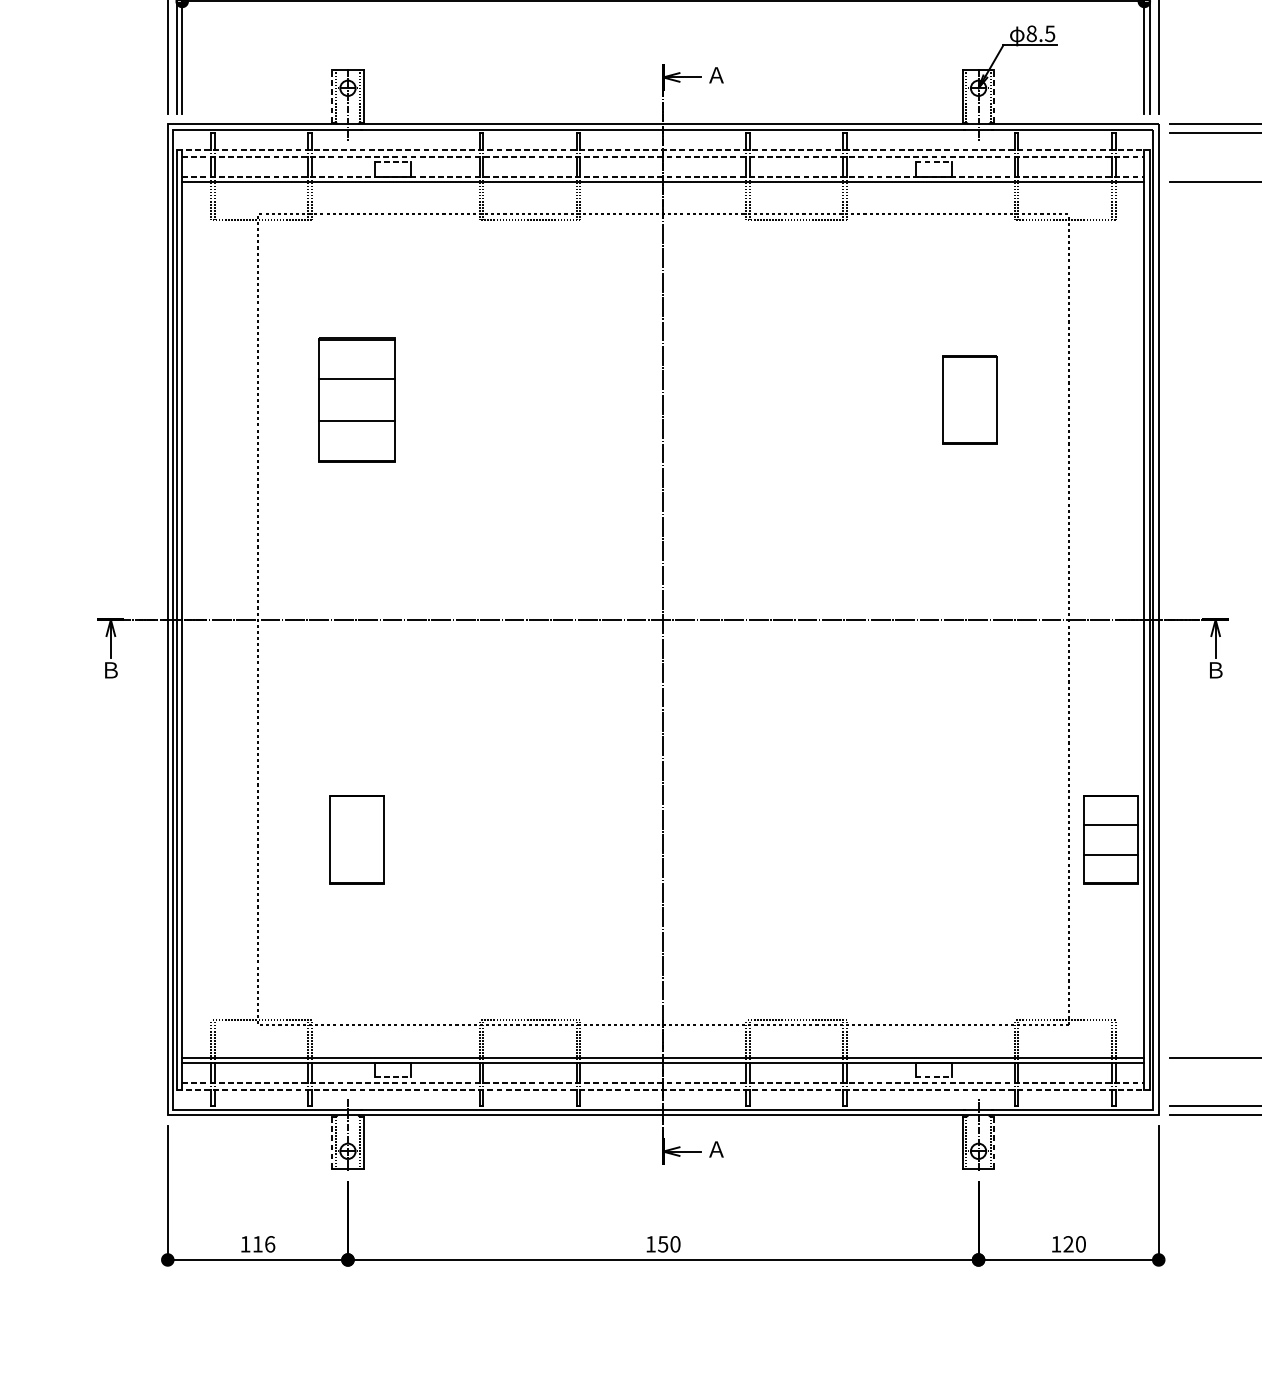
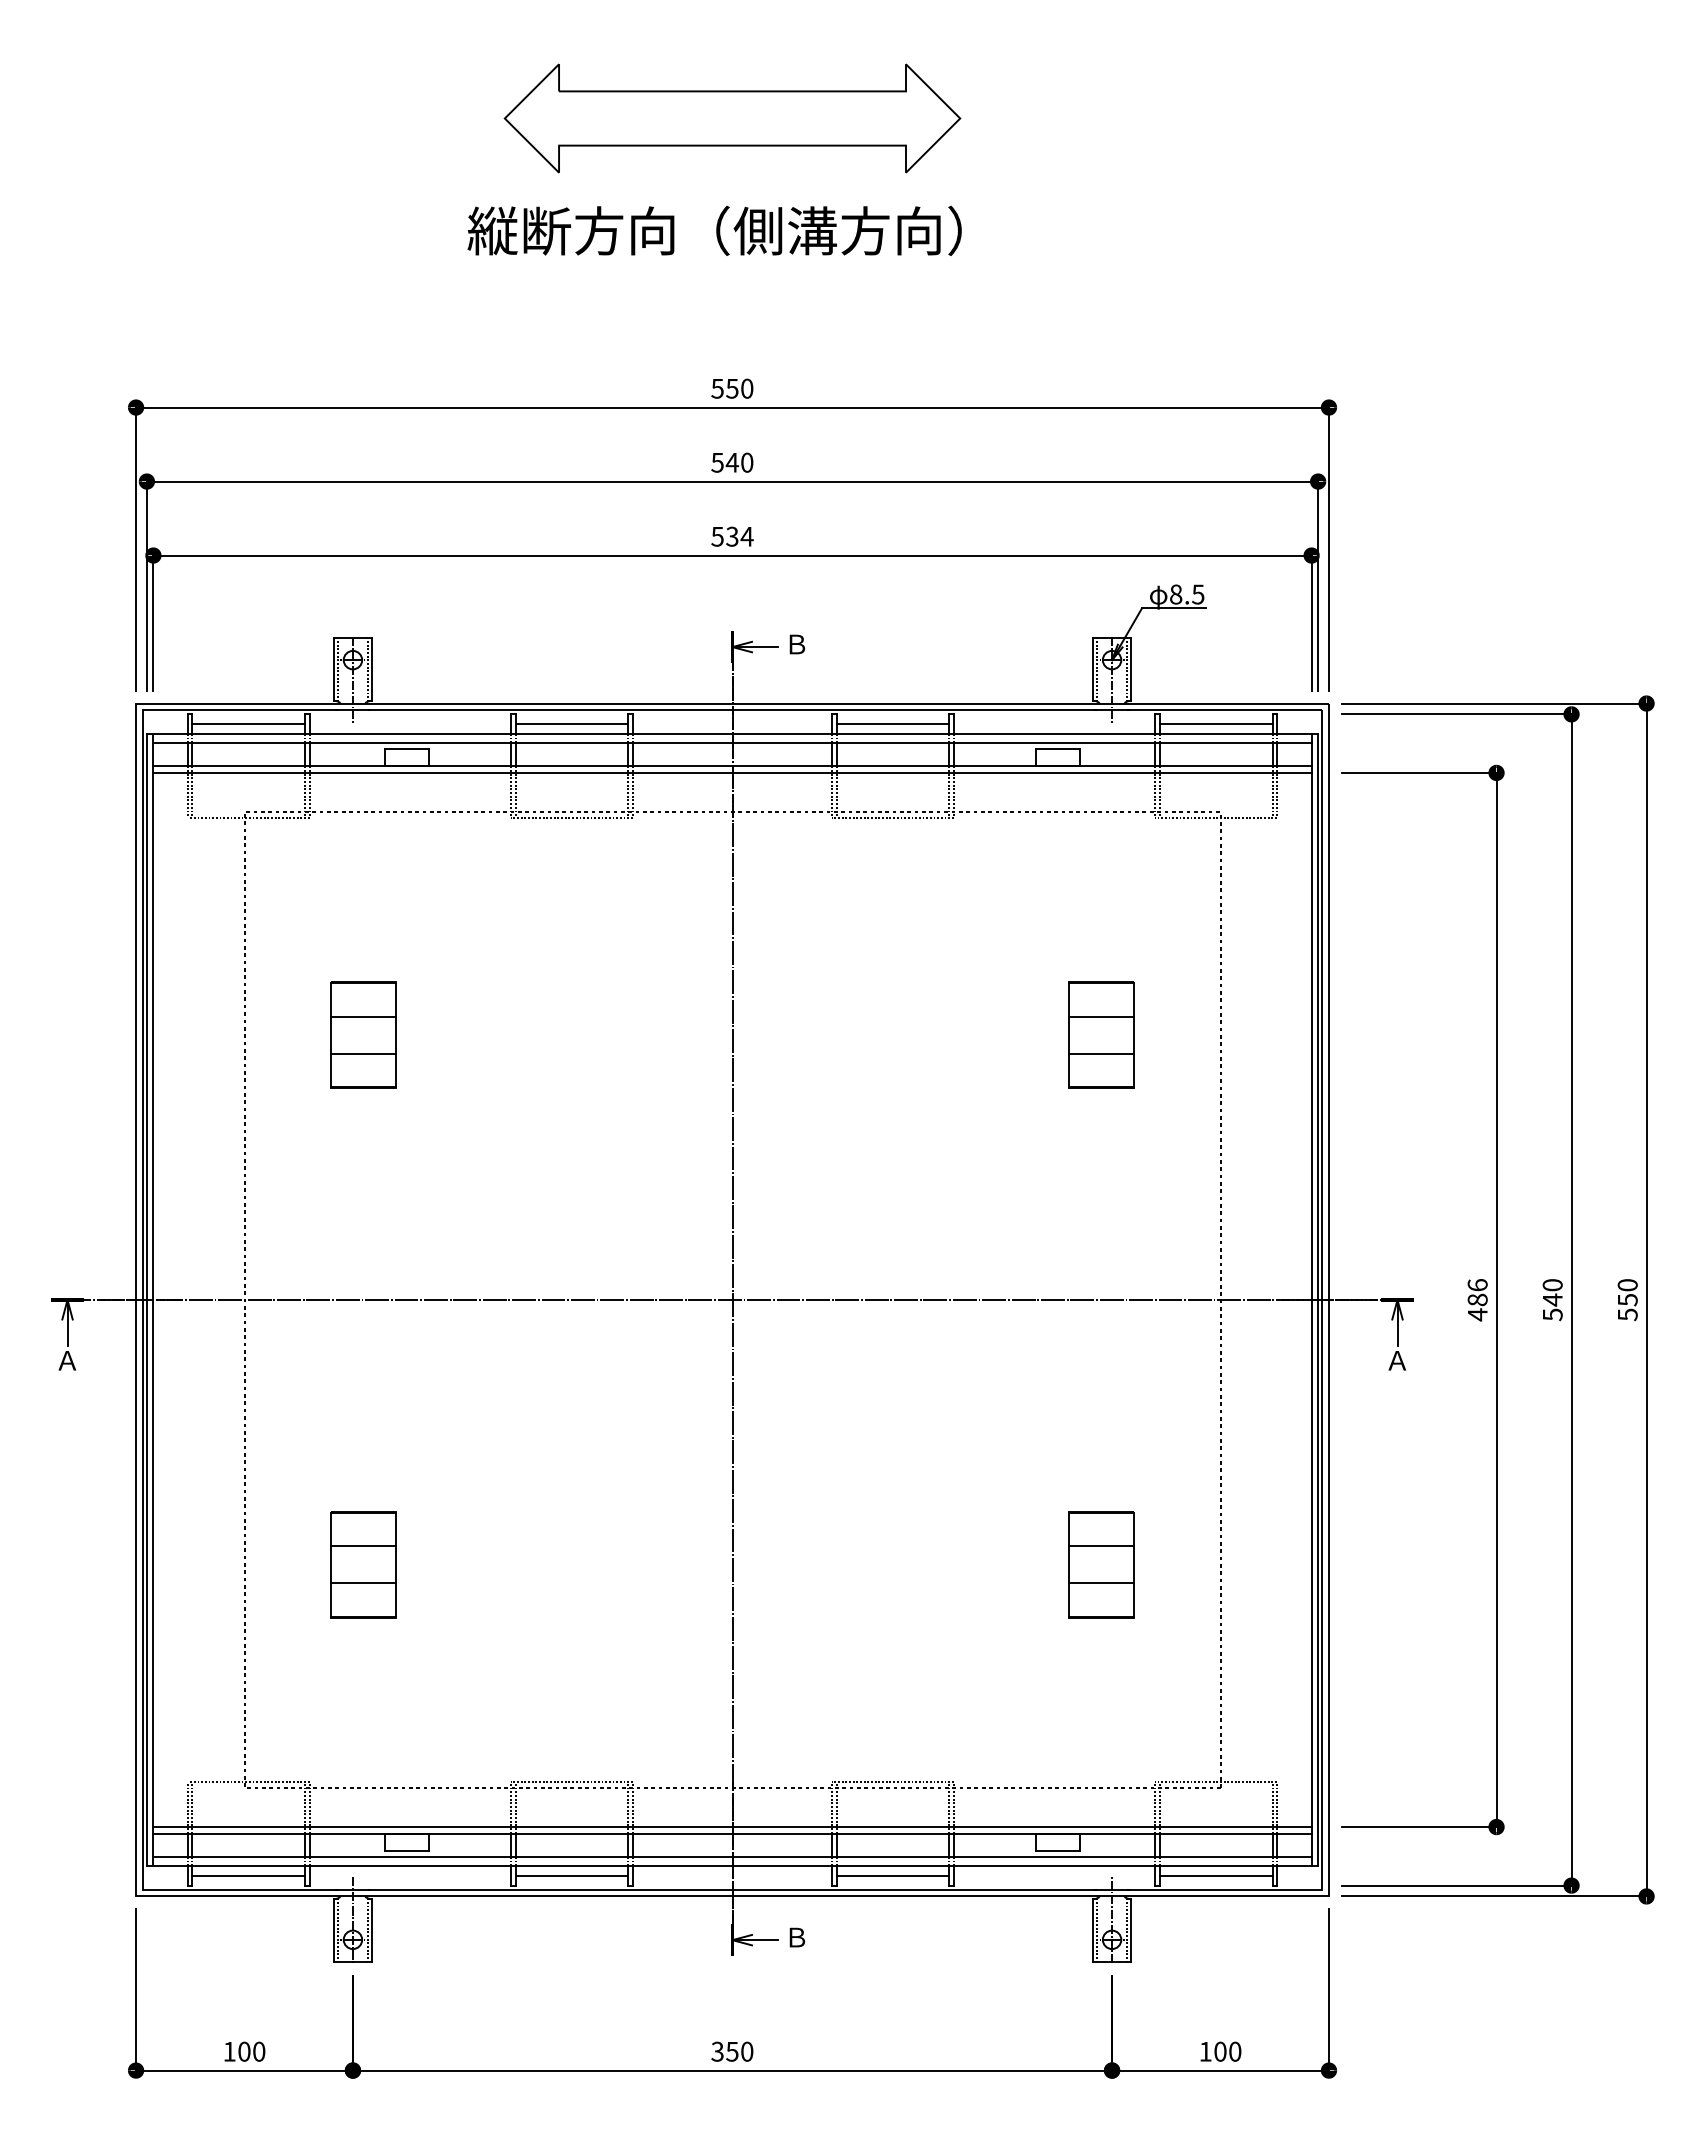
text: (716, 75) -> (796, 644), Ａ -> Ｂ
line: (331, 96) -> (333, 669), dashed -> solid
line: (994, 96) -> (1131, 669), dashed -> solid
line: (261, 141) -> (248, 724), added
line: (529, 141) -> (571, 724), added
line: (796, 141) -> (892, 724), added
line: (1064, 141) -> (1215, 724), added
line: (663, 149) -> (732, 733), dashed -> solid
line: (664, 156) -> (733, 742), dashed -> solid
line: (393, 162) -> (407, 749), dashed -> solid
line: (933, 162) -> (1057, 749), dashed -> solid
line: (664, 176) -> (733, 766), dashed -> solid
line: (968, 385) -> (1100, 1017), added
part: (356, 399) -> (363, 1034), size x0.71
line: (968, 415) -> (1100, 1053), added
text: (110, 670) -> (67, 1360), Ｂ -> Ａ
text: (1215, 670) -> (1397, 1360), Ｂ -> Ａ
line: (356, 824) -> (363, 1546), added
part: (1111, 839) -> (1101, 1564), moved
line: (356, 854) -> (363, 1582), added
line: (393, 1077) -> (407, 1850), dashed -> solid
line: (933, 1077) -> (1057, 1850), dashed -> solid
line: (664, 1082) -> (733, 1857), dashed -> solid
line: (663, 1090) -> (732, 1866), dashed -> solid
line: (261, 1097) -> (248, 1875), added
line: (529, 1097) -> (571, 1875), added
line: (796, 1097) -> (892, 1875), added
line: (1064, 1097) -> (1215, 1875), added
line: (331, 1143) -> (333, 1930), dashed -> solid
line: (994, 1143) -> (1131, 1930), dashed -> solid
text: (716, 1149) -> (796, 1937), Ａ -> Ｂ
text: (263, 1244) -> (251, 2051), 116 -> 100
text: (650, 1244) -> (717, 2051), 150 -> 350
text: (1068, 1244) -> (1220, 2051), 120 -> 100

